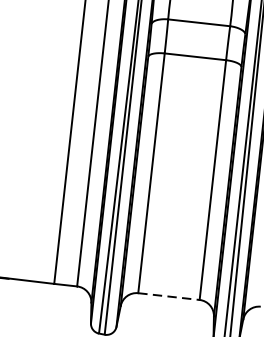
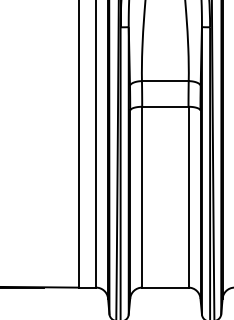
line: (169, 296) -> (165, 287), dashed -> solid

